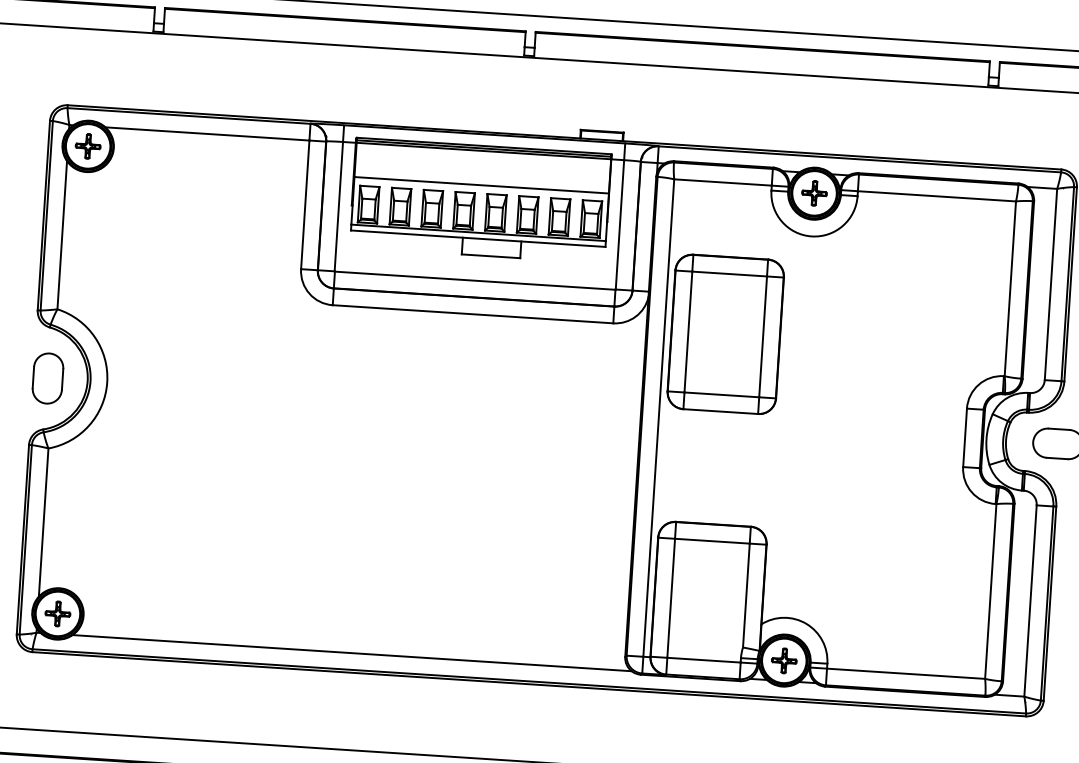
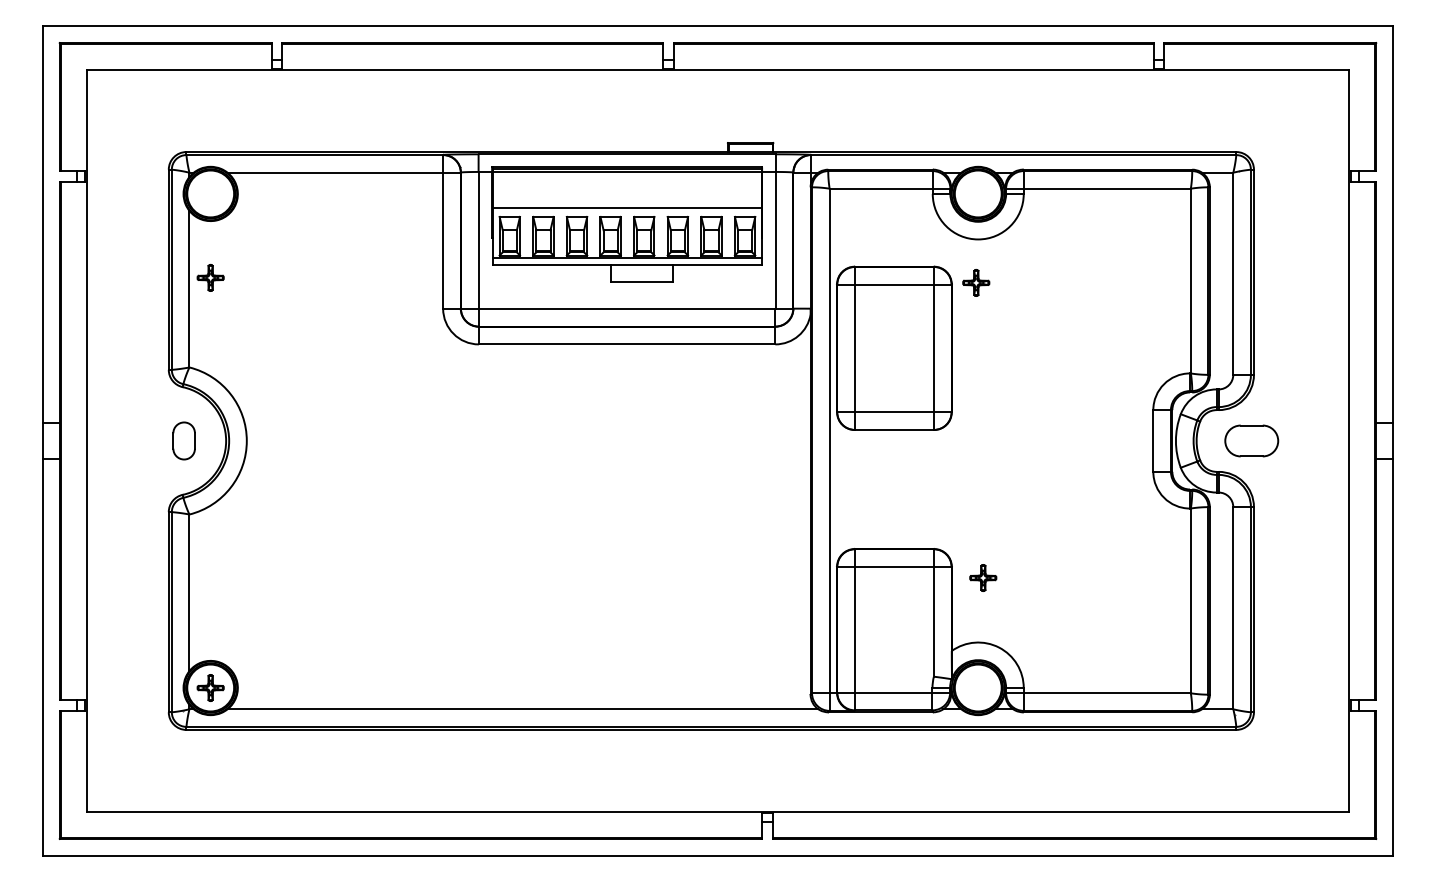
part: (88, 145) -> (210, 277), moved
part: (814, 192) -> (976, 282), moved
part: (47, 378) -> (183, 440), size x0.7
part: (784, 660) -> (983, 577), moved

